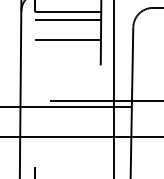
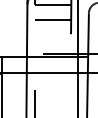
line: (66, 20) -> (52, 9), removed

